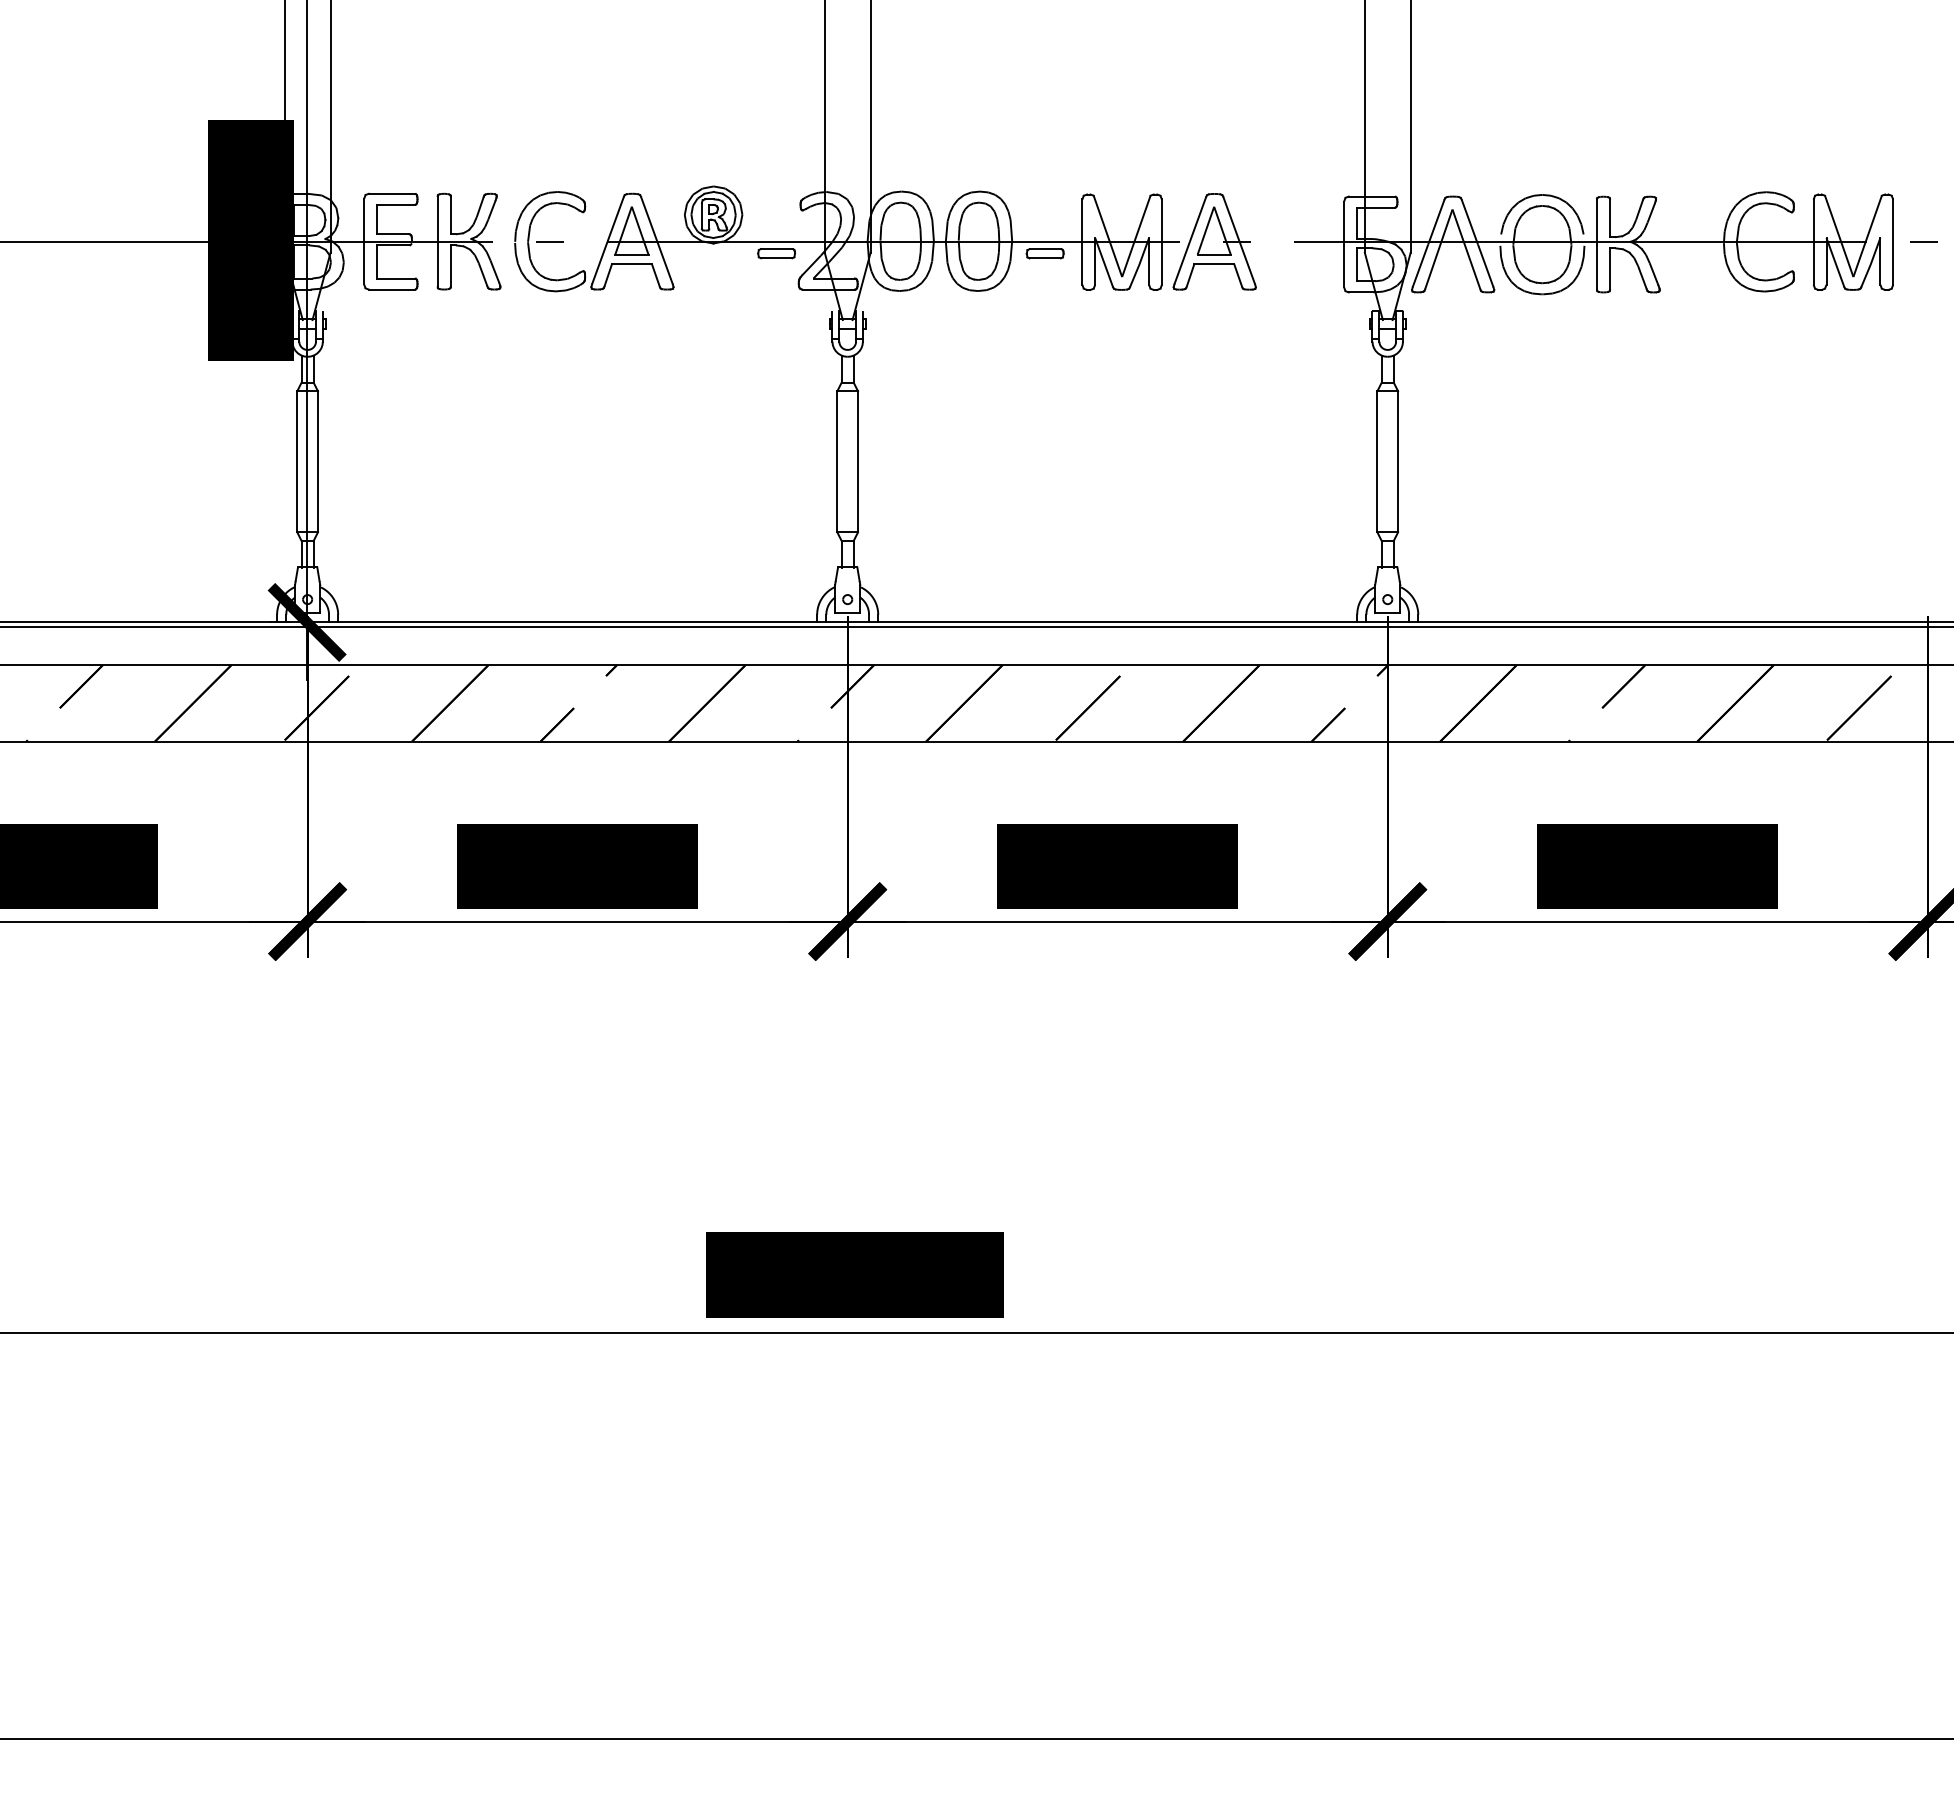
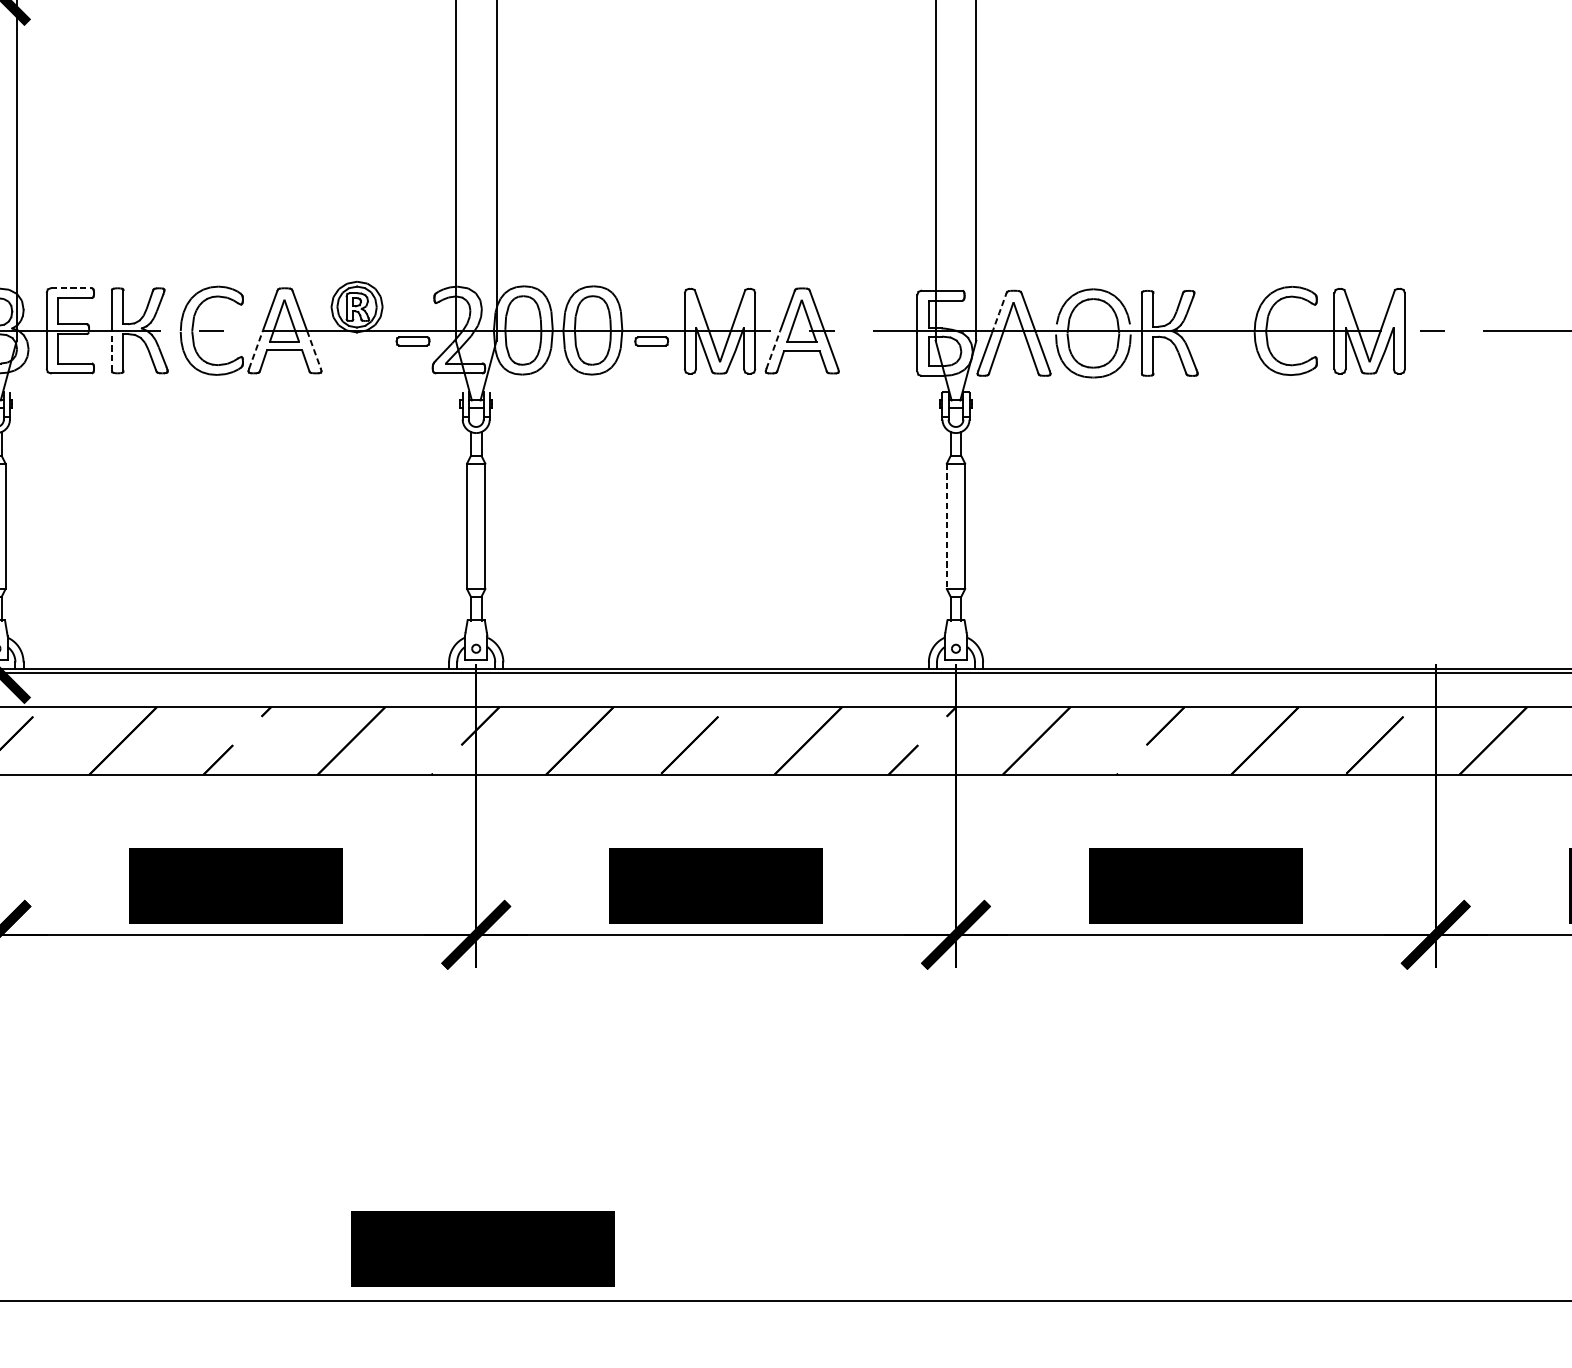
line: (392, 193) -> (71, 288), solid -> dashed
line: (1436, 221) -> (999, 312), solid -> dashed
line: (599, 263) -> (255, 350), solid -> dashed
line: (665, 263) -> (314, 350), solid -> dashed
line: (1182, 263) -> (773, 350), solid -> dashed
line: (437, 264) -> (111, 351), solid -> dashed
line: (1377, 461) -> (946, 526), solid -> dashed

